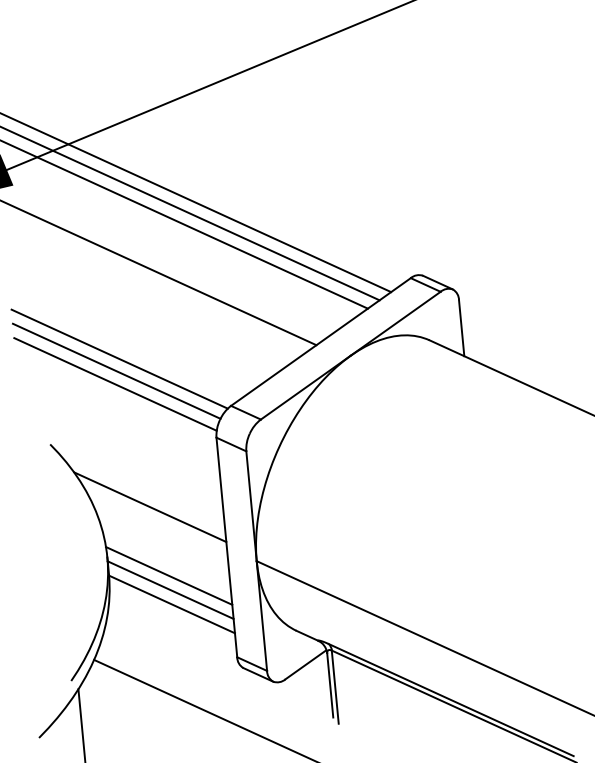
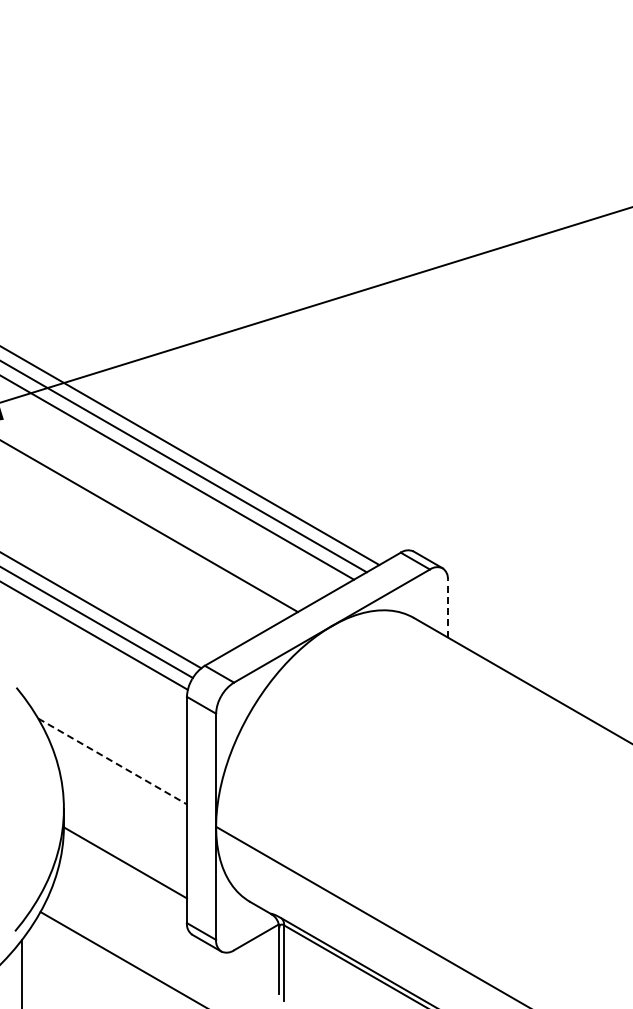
line: (461, 328) -> (447, 608), solid -> dashed
line: (150, 507) -> (112, 761), solid -> dashed
line: (168, 576) -> (124, 833), removed
line: (169, 589) -> (124, 847), removed

